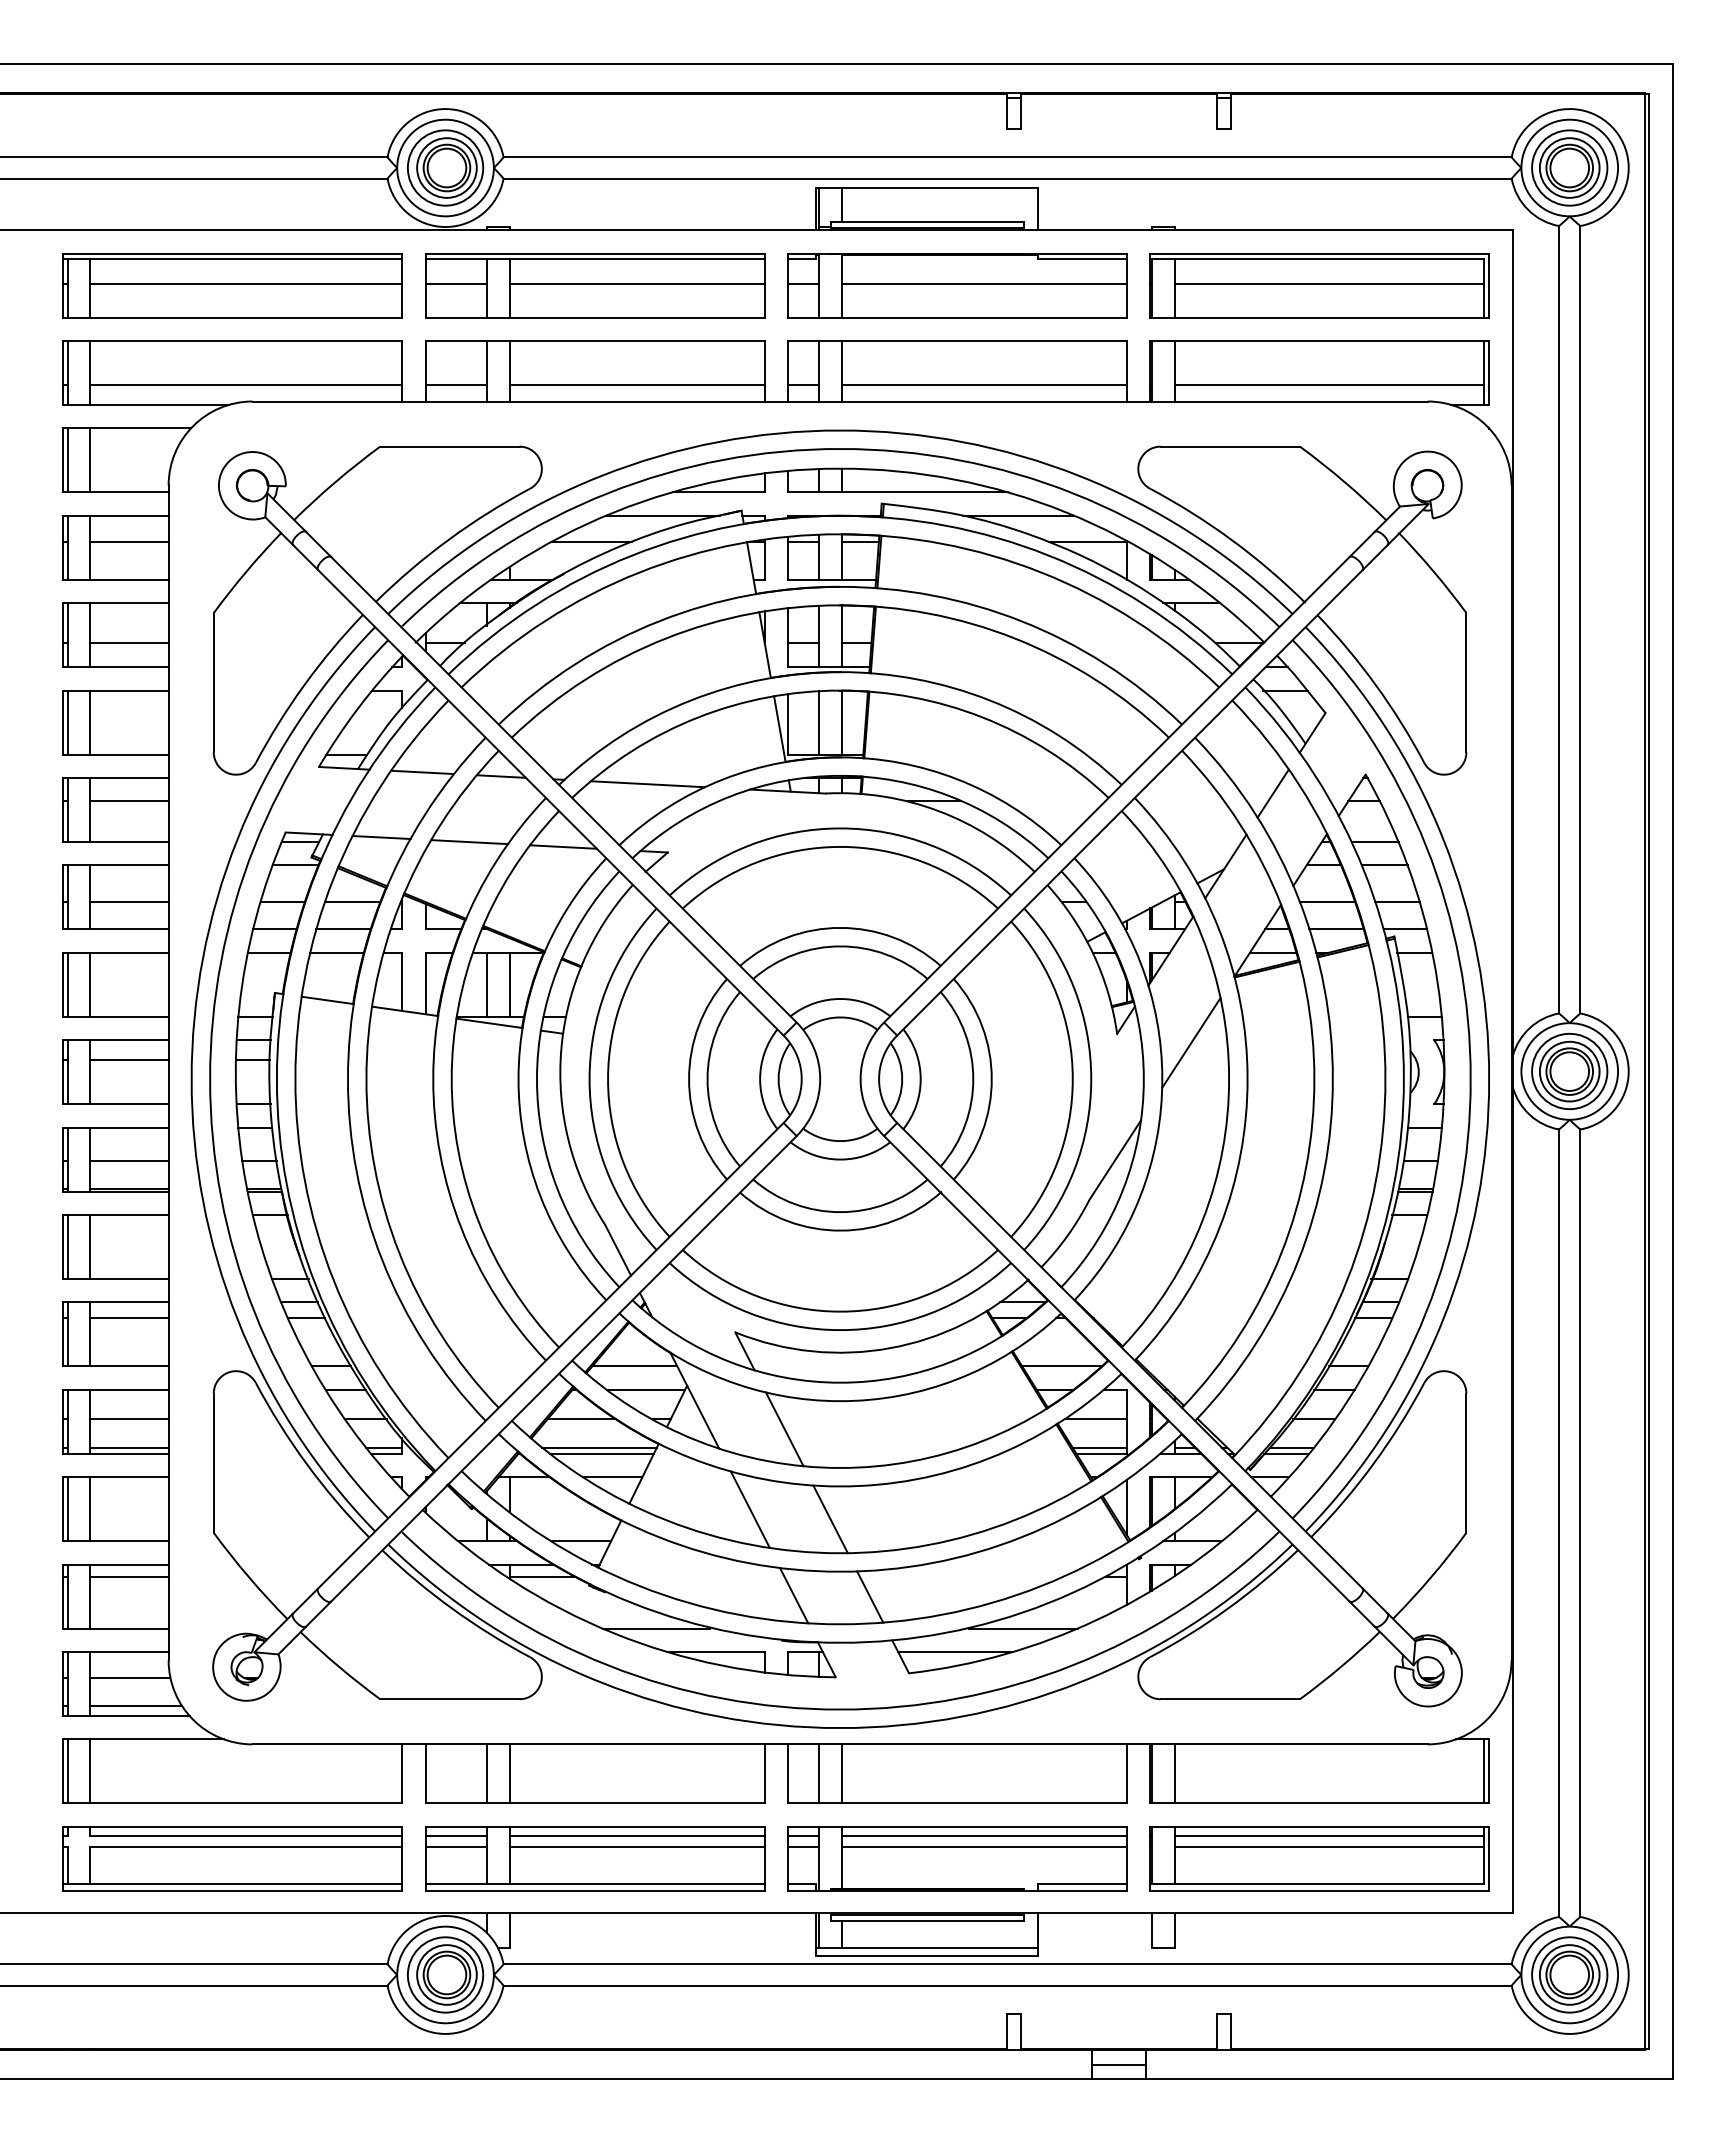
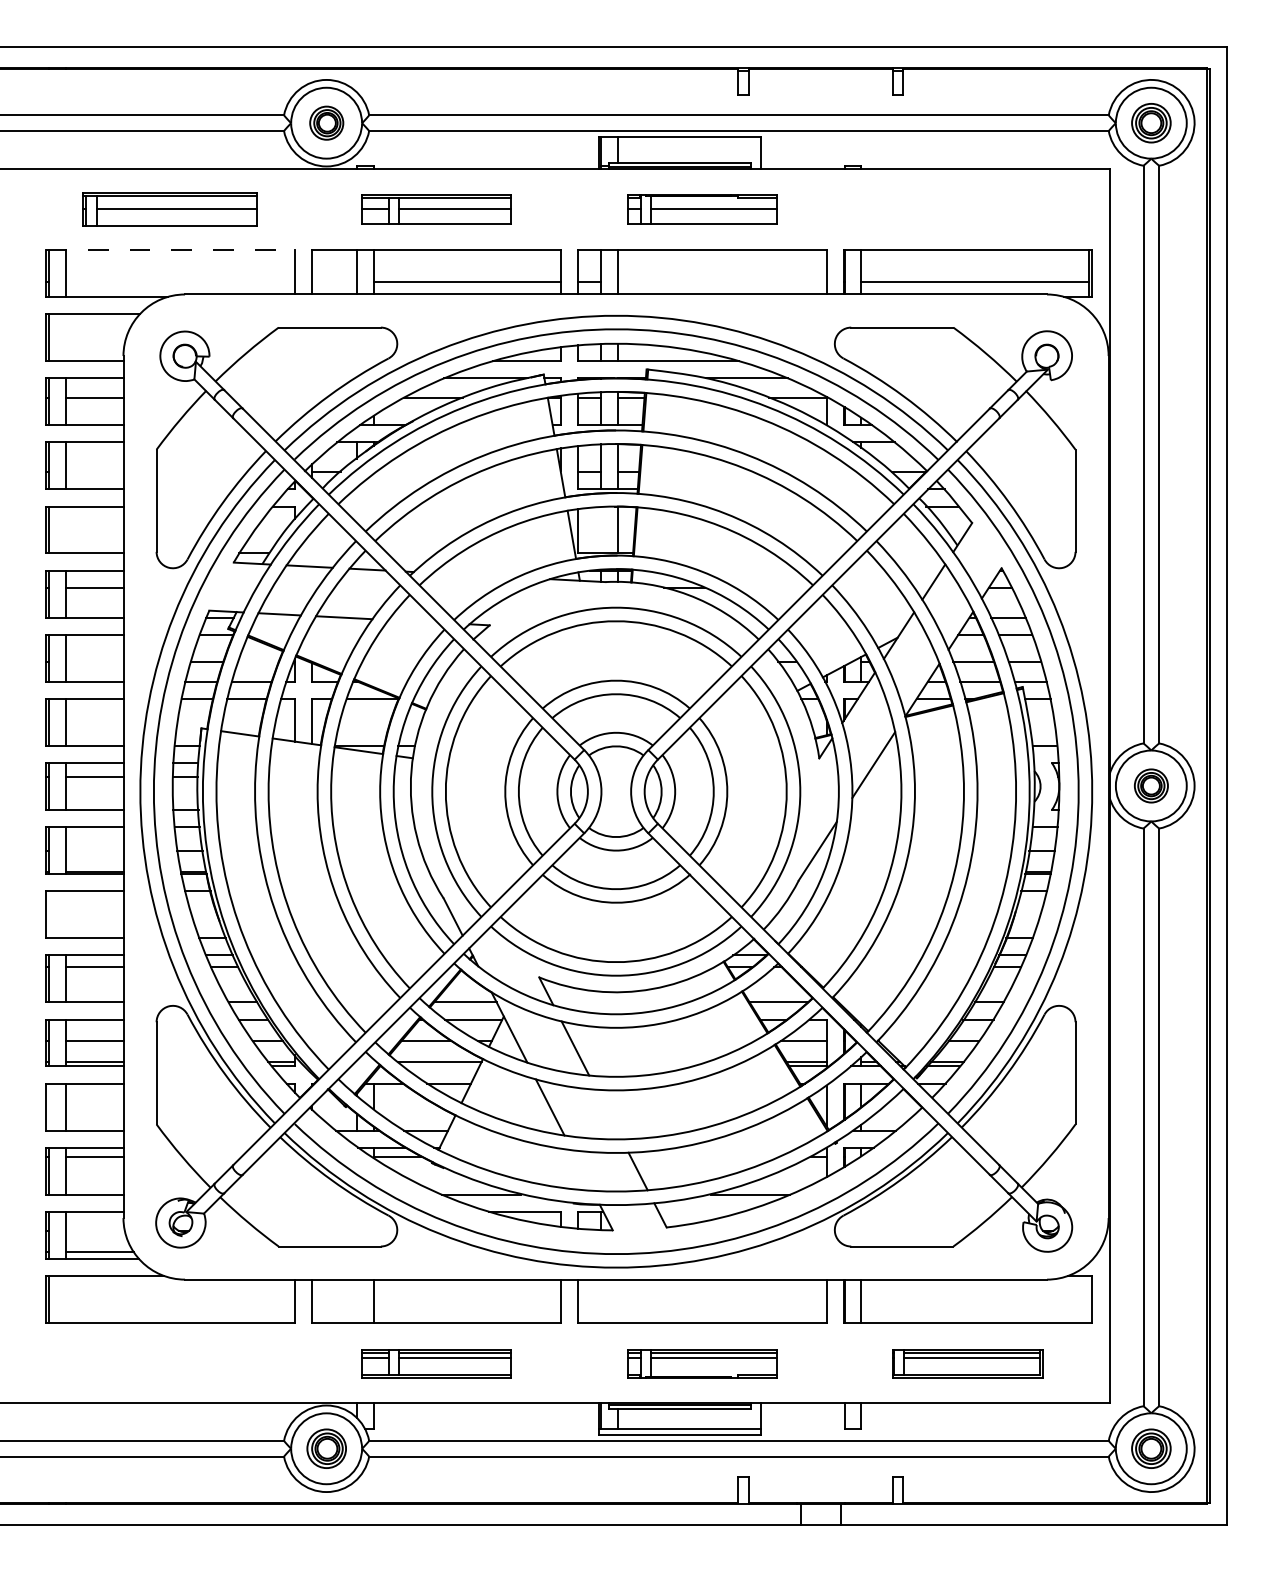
part: (445, 167) -> (326, 122), size x0.6
part: (1569, 167) -> (1151, 122), size x0.7
part: (232, 285) -> (170, 209), size x0.7
part: (595, 285) -> (436, 209), size x0.6
part: (957, 285) -> (702, 209), size x0.6
part: (1319, 285) -> (967, 209), removed
line: (233, 341) -> (171, 250), solid -> dashed
line: (246, 384) -> (180, 282), removed
line: (455, 384) -> (333, 282), removed
line: (984, 384) -> (721, 282), removed
line: (90, 460) -> (66, 337), removed
line: (129, 643) -> (94, 472), removed
line: (90, 722) -> (66, 529), removed
line: (819, 722) -> (600, 529), removed
line: (647, 784) -> (474, 575), removed
line: (563, 846) -> (413, 620), removed
line: (129, 901) -> (94, 661), removed
line: (352, 901) -> (258, 661), removed
line: (486, 984) -> (356, 722), removed
line: (509, 984) -> (373, 722), removed
part: (1569, 1071) -> (1151, 786), size x0.6
line: (129, 1160) -> (94, 851), removed
line: (67, 1247) -> (49, 915), removed
line: (90, 1247) -> (66, 915), removed
line: (601, 1453) -> (441, 1066), removed
line: (67, 1509) -> (49, 1107), removed
line: (830, 1519) -> (609, 1114), removed
line: (794, 1595) -> (582, 1170), removed
line: (955, 1652) -> (700, 1212), removed
line: (130, 1677) -> (95, 1230), removed
line: (90, 1771) -> (66, 1299), removed
line: (1484, 1771) -> (1088, 1299), removed
line: (486, 1773) -> (356, 1300), removed
line: (819, 1773) -> (600, 1300), removed
line: (842, 1773) -> (617, 1300), removed
part: (232, 1858) -> (170, 1363), removed
part: (595, 1858) -> (436, 1363), size x0.6
part: (957, 1858) -> (702, 1363), size x0.6
part: (1319, 1858) -> (967, 1363), size x0.6
part: (445, 1974) -> (326, 1448), size x0.7
part: (1569, 1974) -> (1151, 1448), size x0.7
line: (1119, 2064) -> (821, 1514), removed

